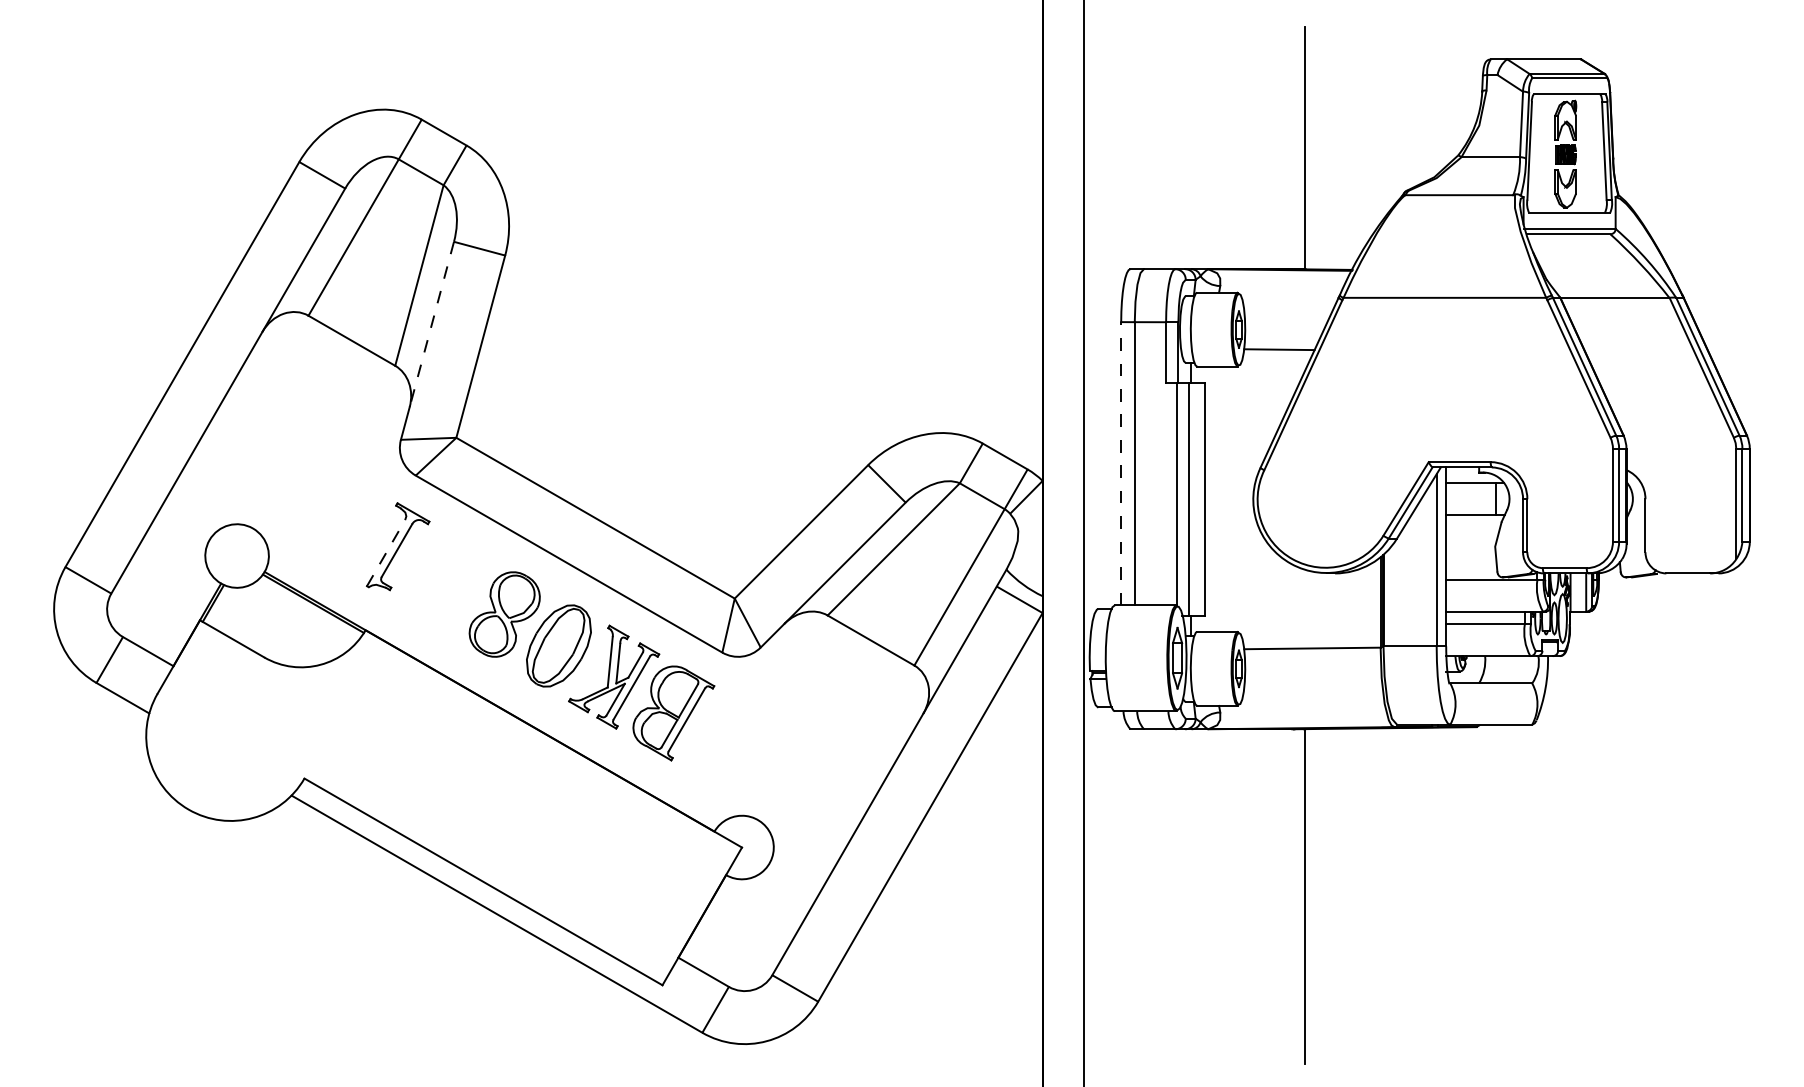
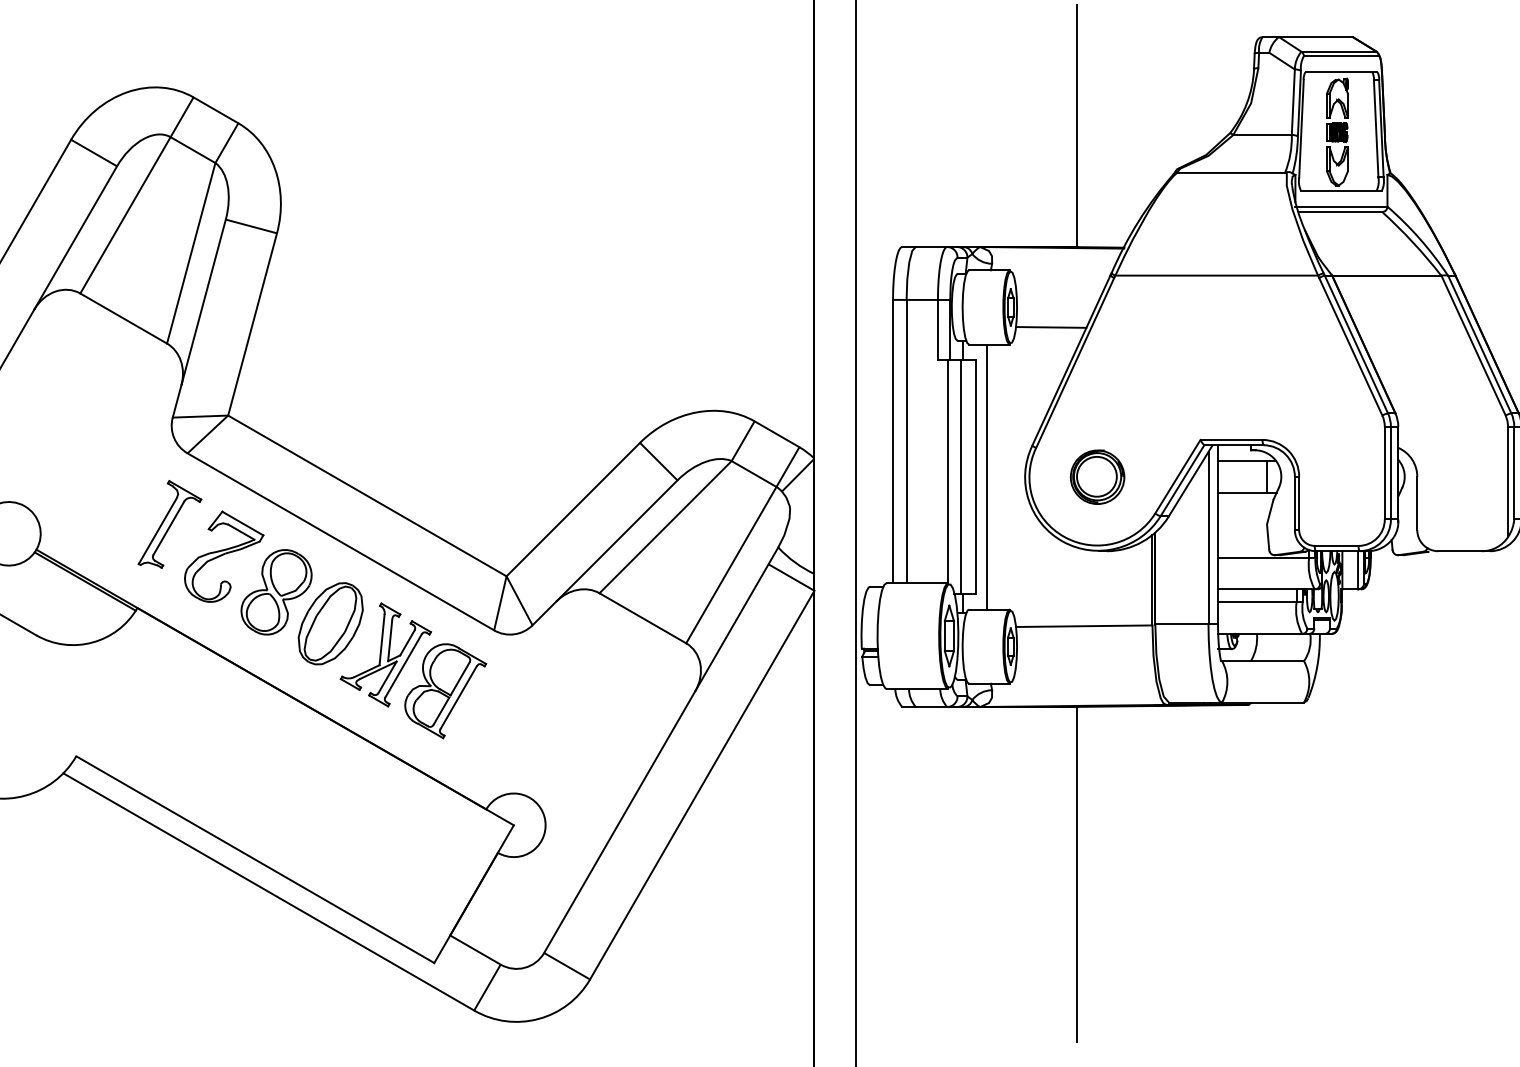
line: (431, 324) -> (203, 302), dashed -> solid
line: (1121, 463) -> (893, 441), dashed -> solid
line: (1214, 498) -> (986, 476), added
part: (1325, 499) -> (1097, 477), added
line: (386, 552) -> (158, 530), dashed -> solid
part: (452, 578) -> (224, 556), added

